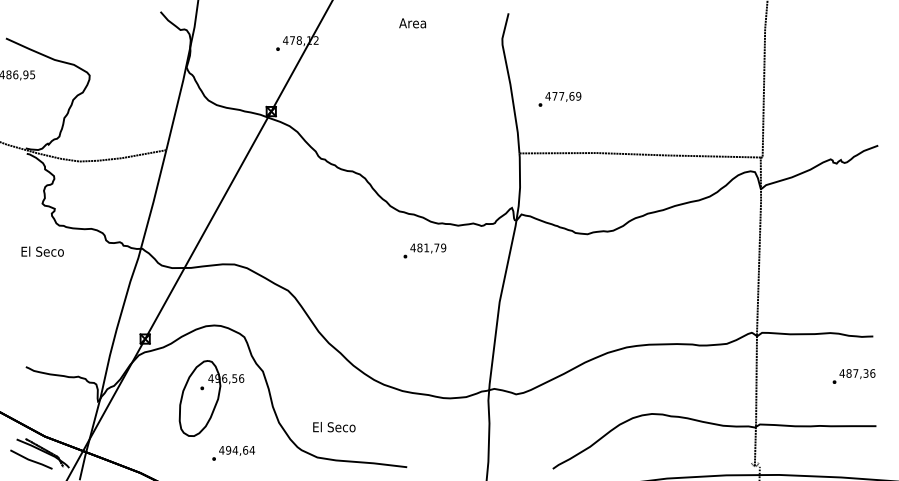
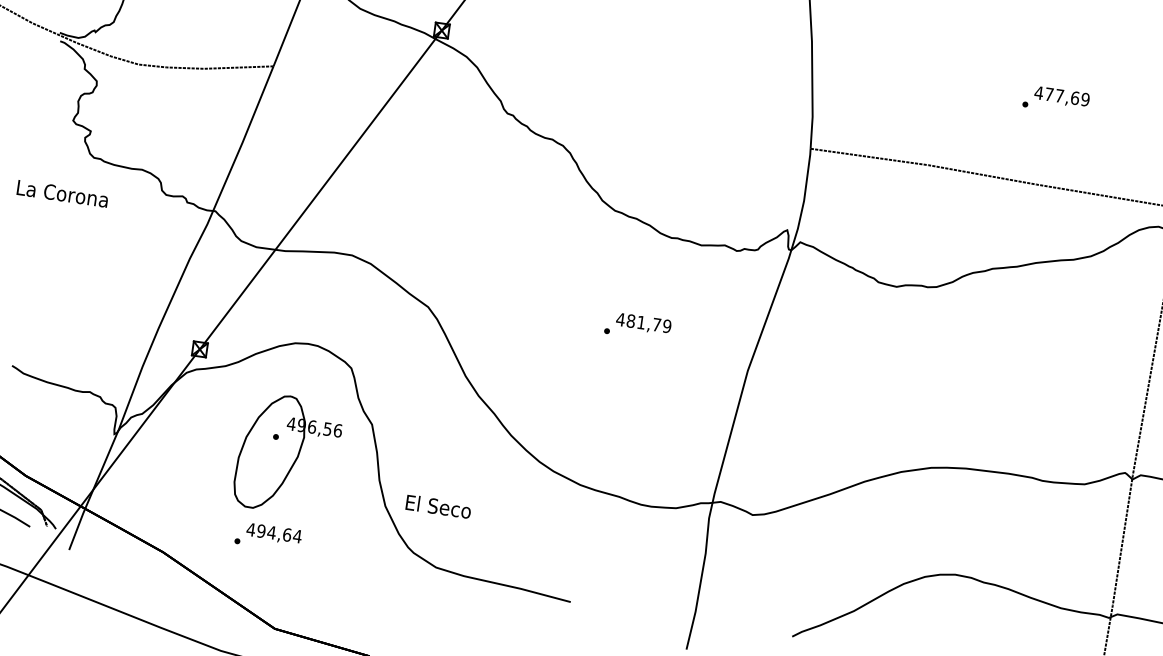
text: (559, 99) -> (1055, 100), moved
text: (424, 250) -> (637, 326), moved
text: (42, 251) -> (62, 193), El Seco -> La Corona
text: (334, 427) -> (438, 507), moved
text: (233, 453) -> (268, 537), moved

